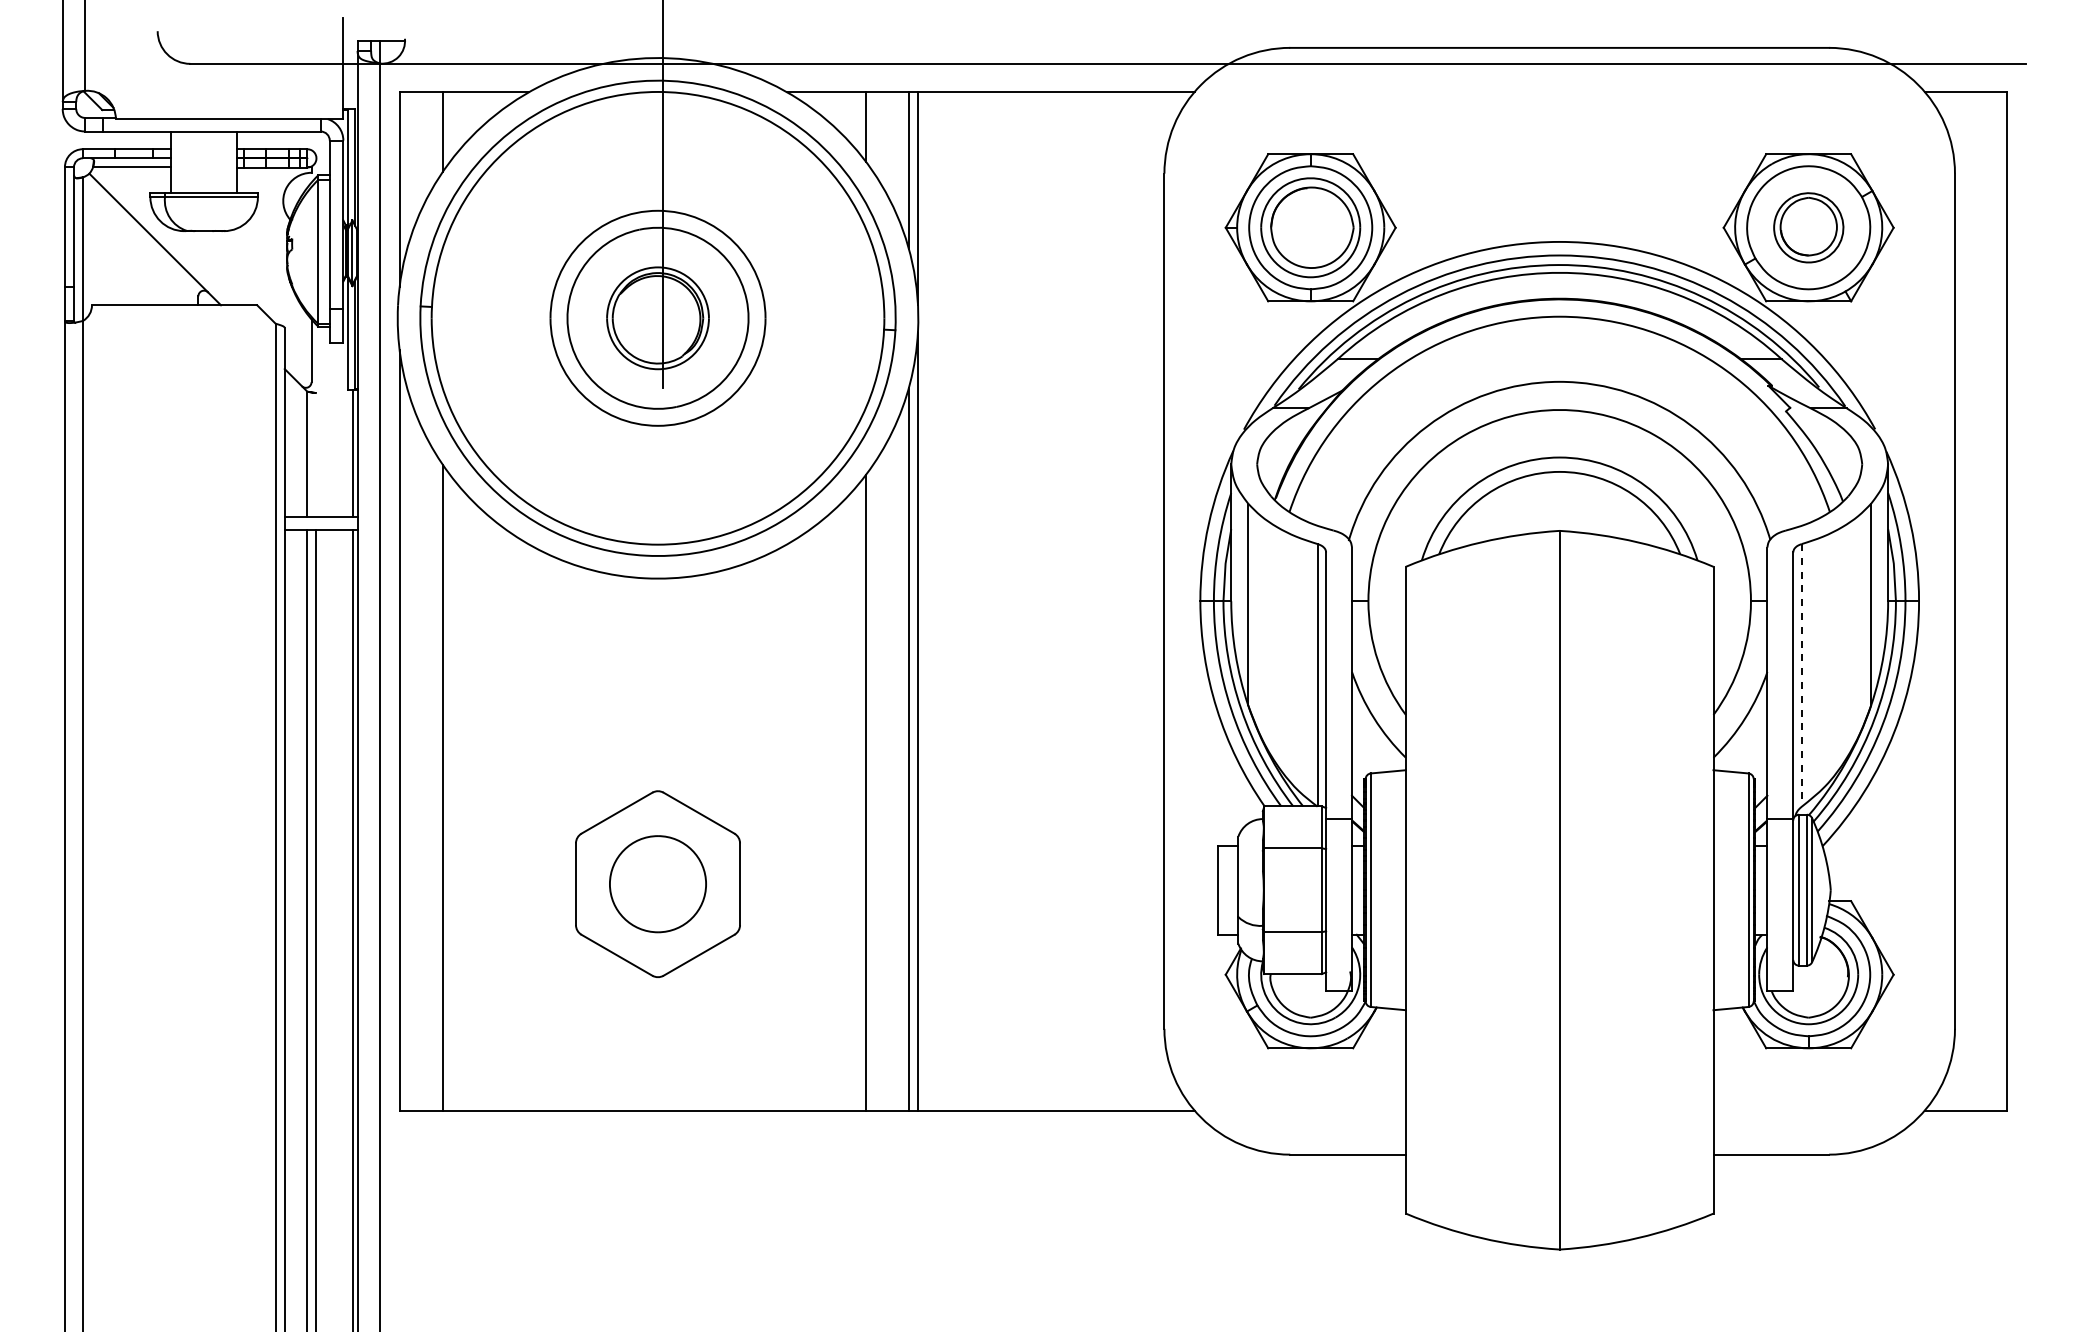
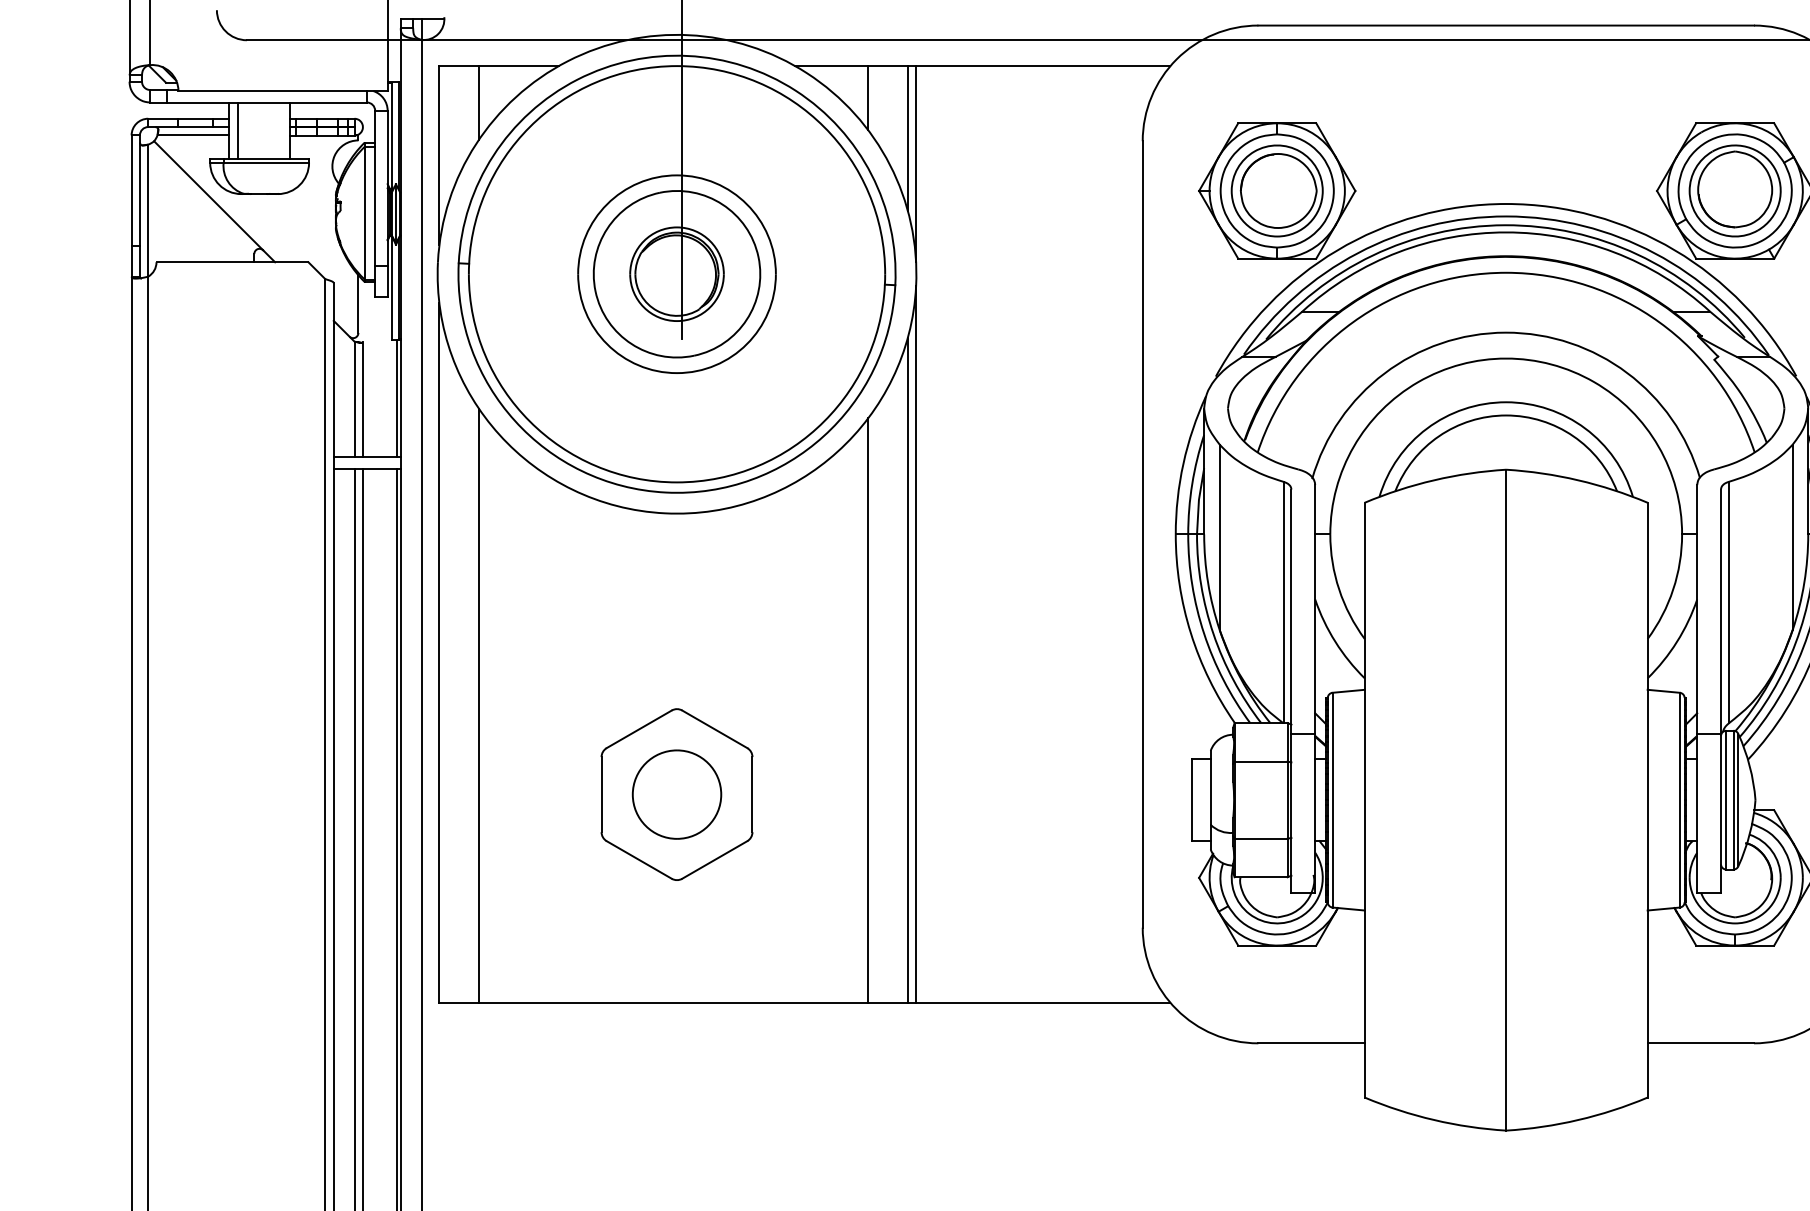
line: (180, 161) -> (237, 130), added
part: (1808, 227) -> (1735, 190), size x1.43
line: (316, 453) -> (362, 398), added
line: (1801, 675) -> (1728, 602), dashed -> solid

